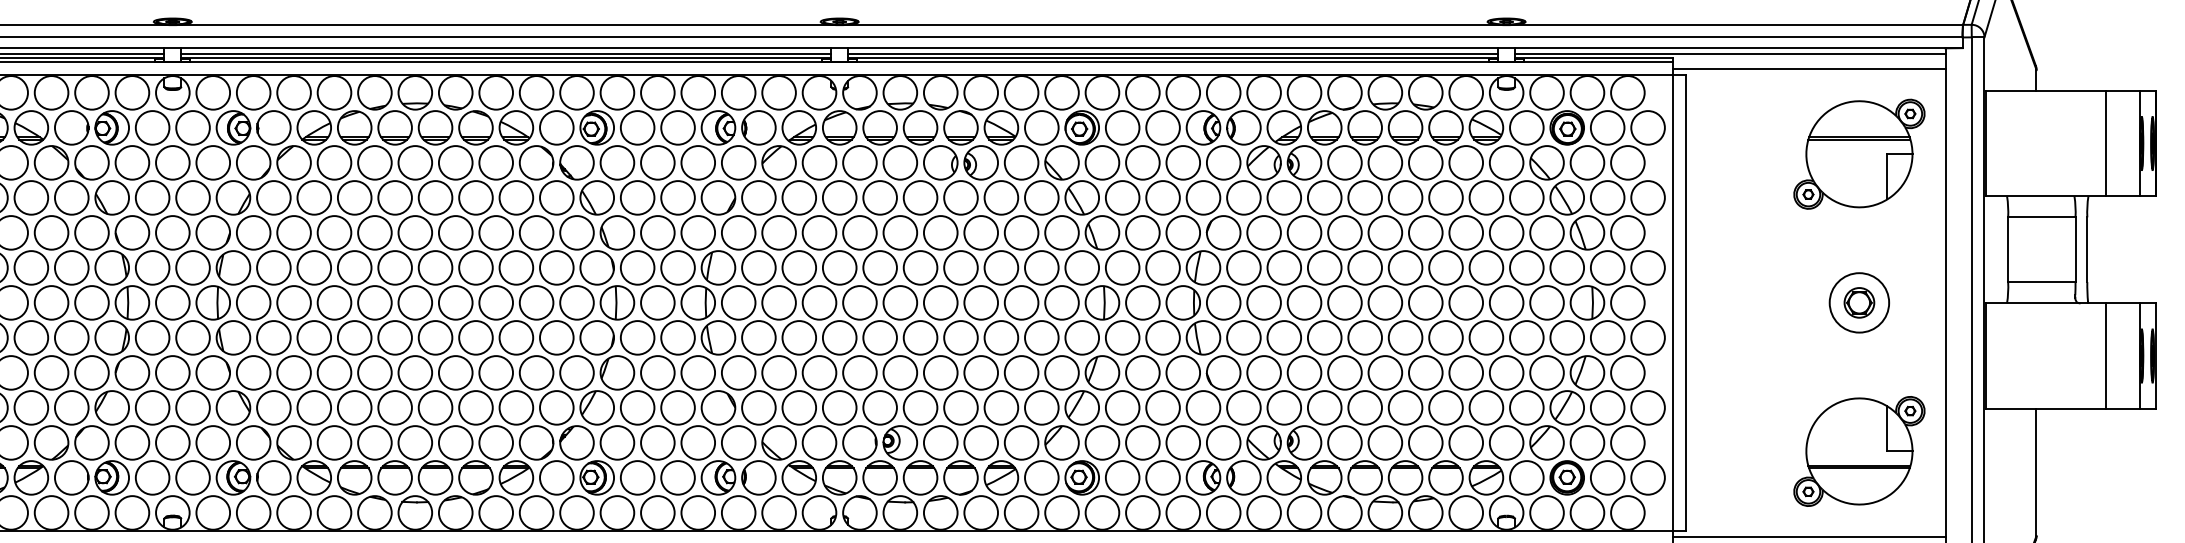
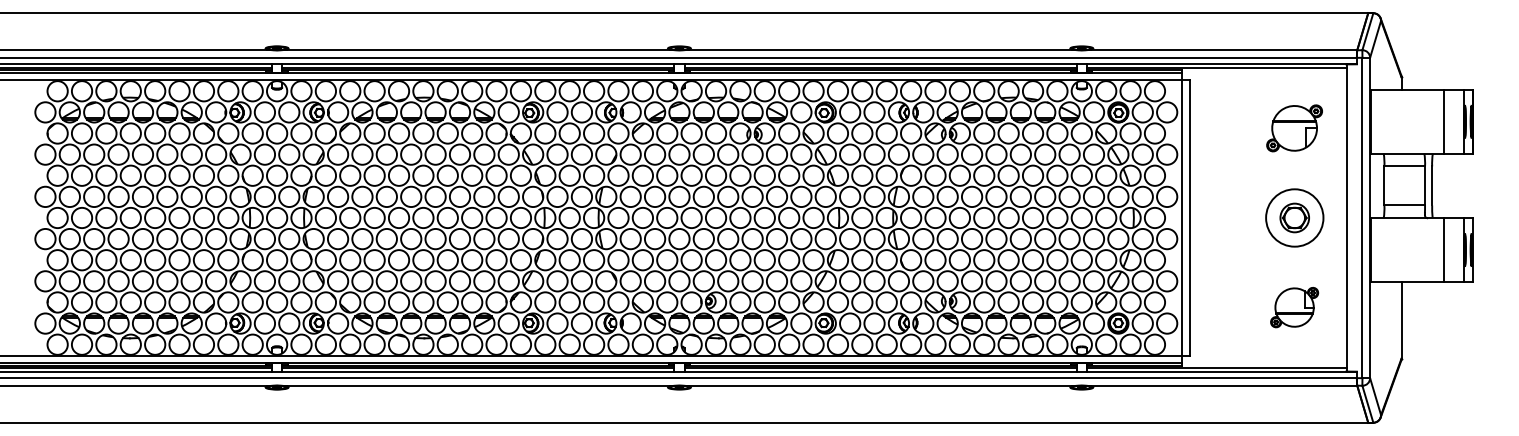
line: (1809, 68) -> (1264, 76), removed
part: (1859, 154) -> (1294, 128), size x0.7
part: (1859, 302) -> (1294, 217), size x1.6
part: (1859, 451) -> (1294, 307), size x0.6
line: (1809, 537) -> (1264, 359), removed

